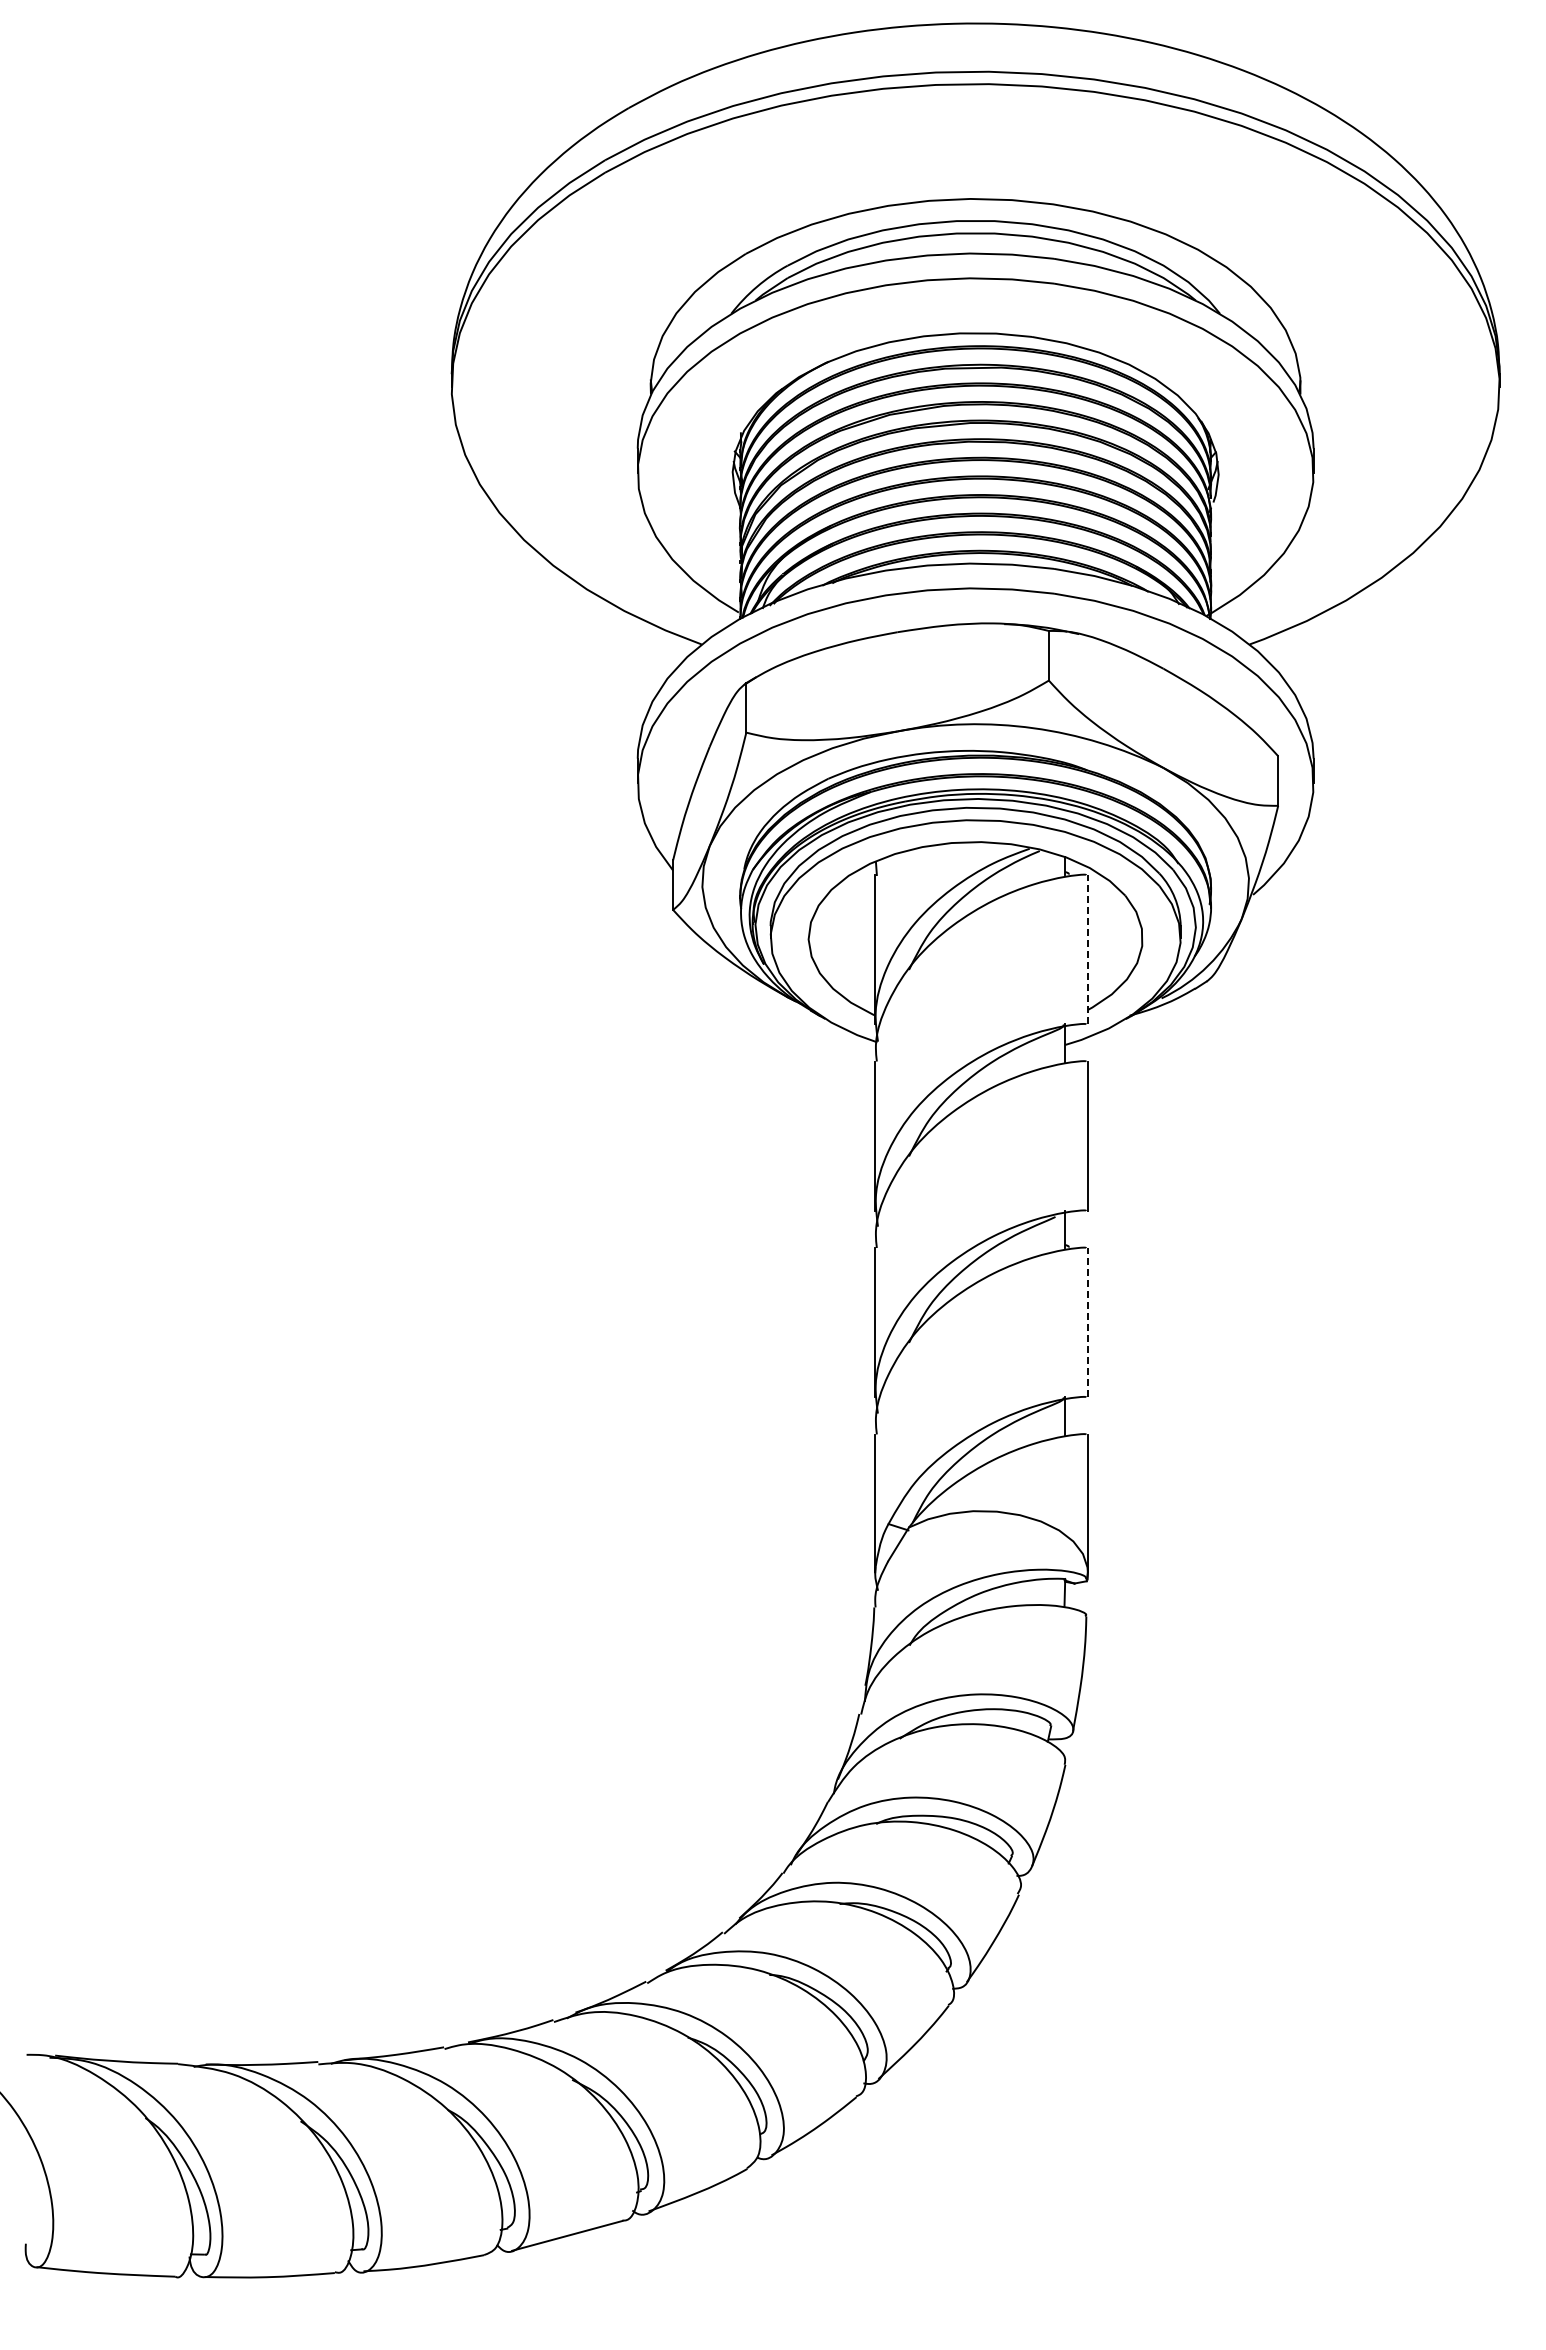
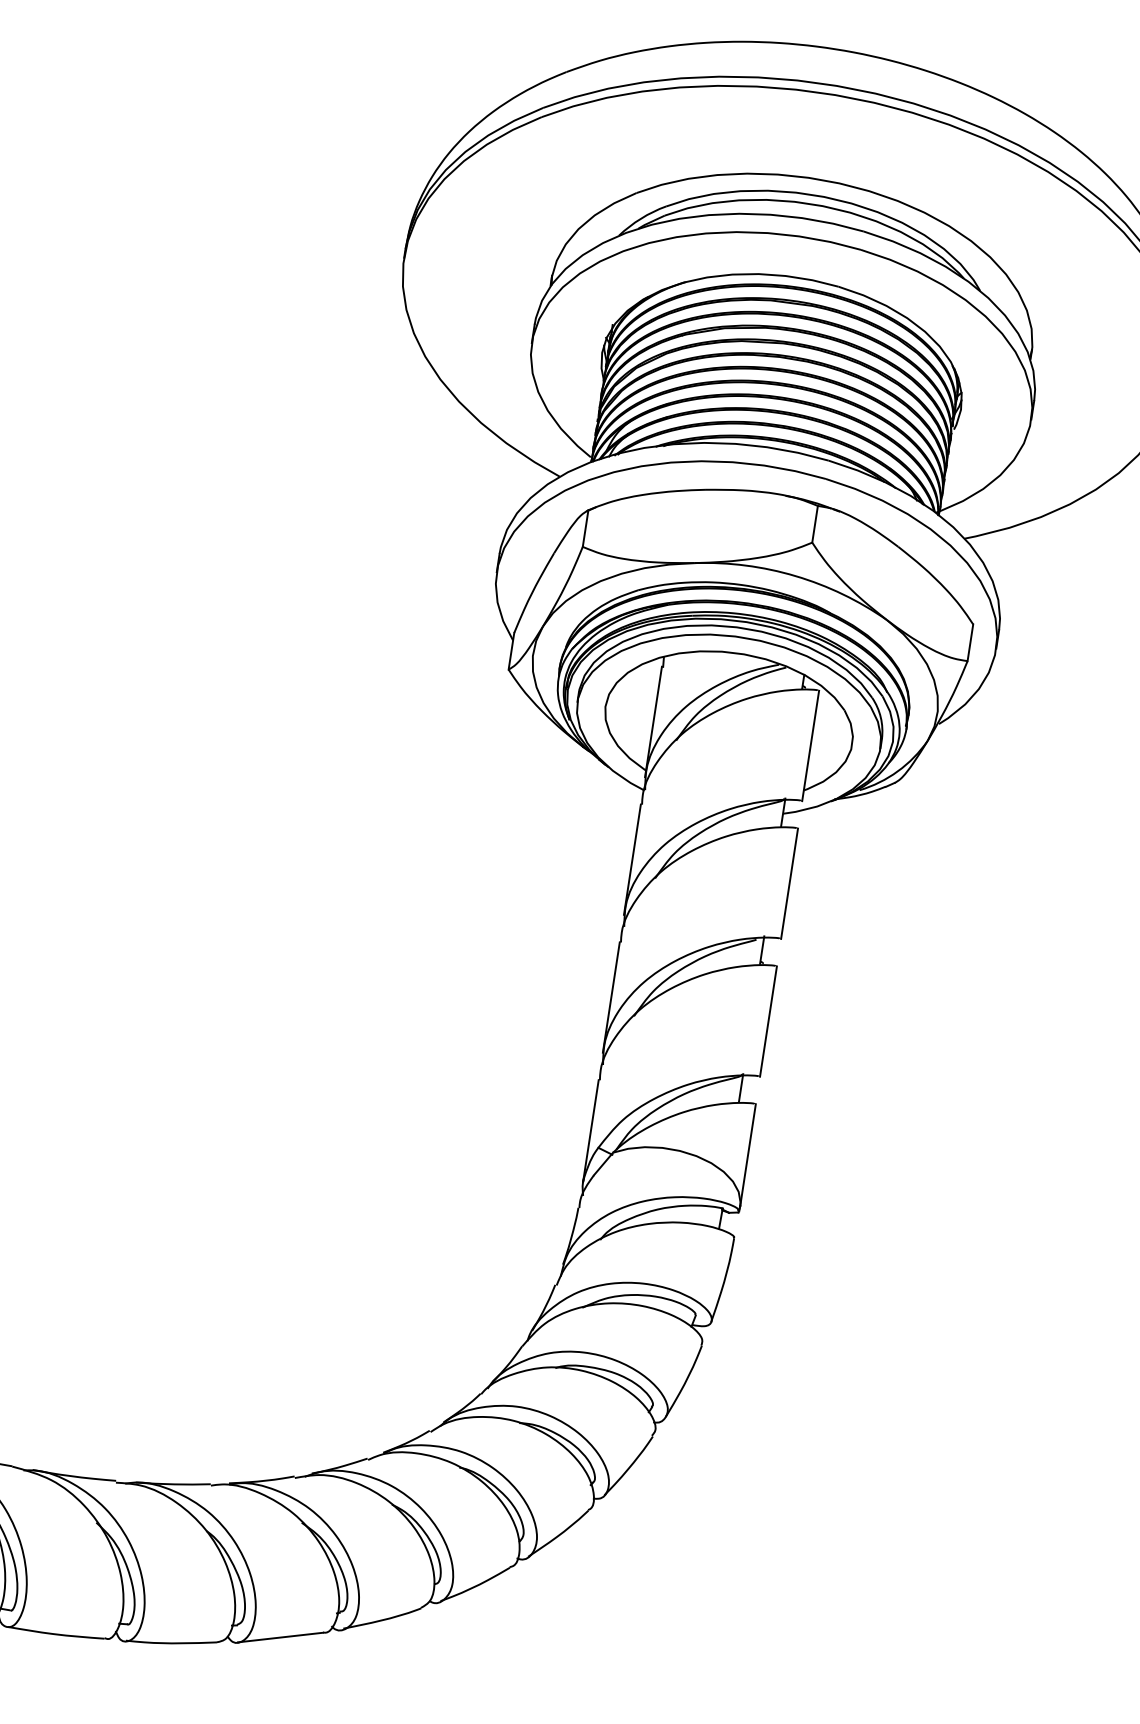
line: (1087, 949) -> (810, 745), dashed -> solid
line: (1087, 1322) -> (768, 1021), dashed -> solid

